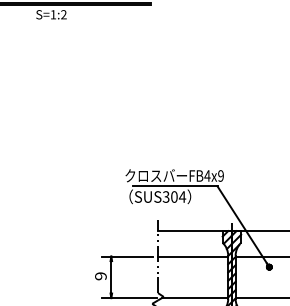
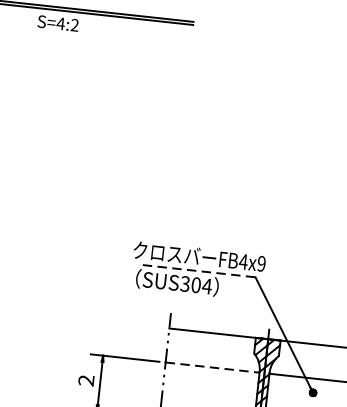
text: (53, 14) -> (60, 23), S=1:2 -> S=4:2
line: (175, 186) -> (199, 271), solid -> dashed
line: (193, 256) -> (213, 367), solid -> dashed
text: (100, 276) -> (85, 380), 9 -> 2

